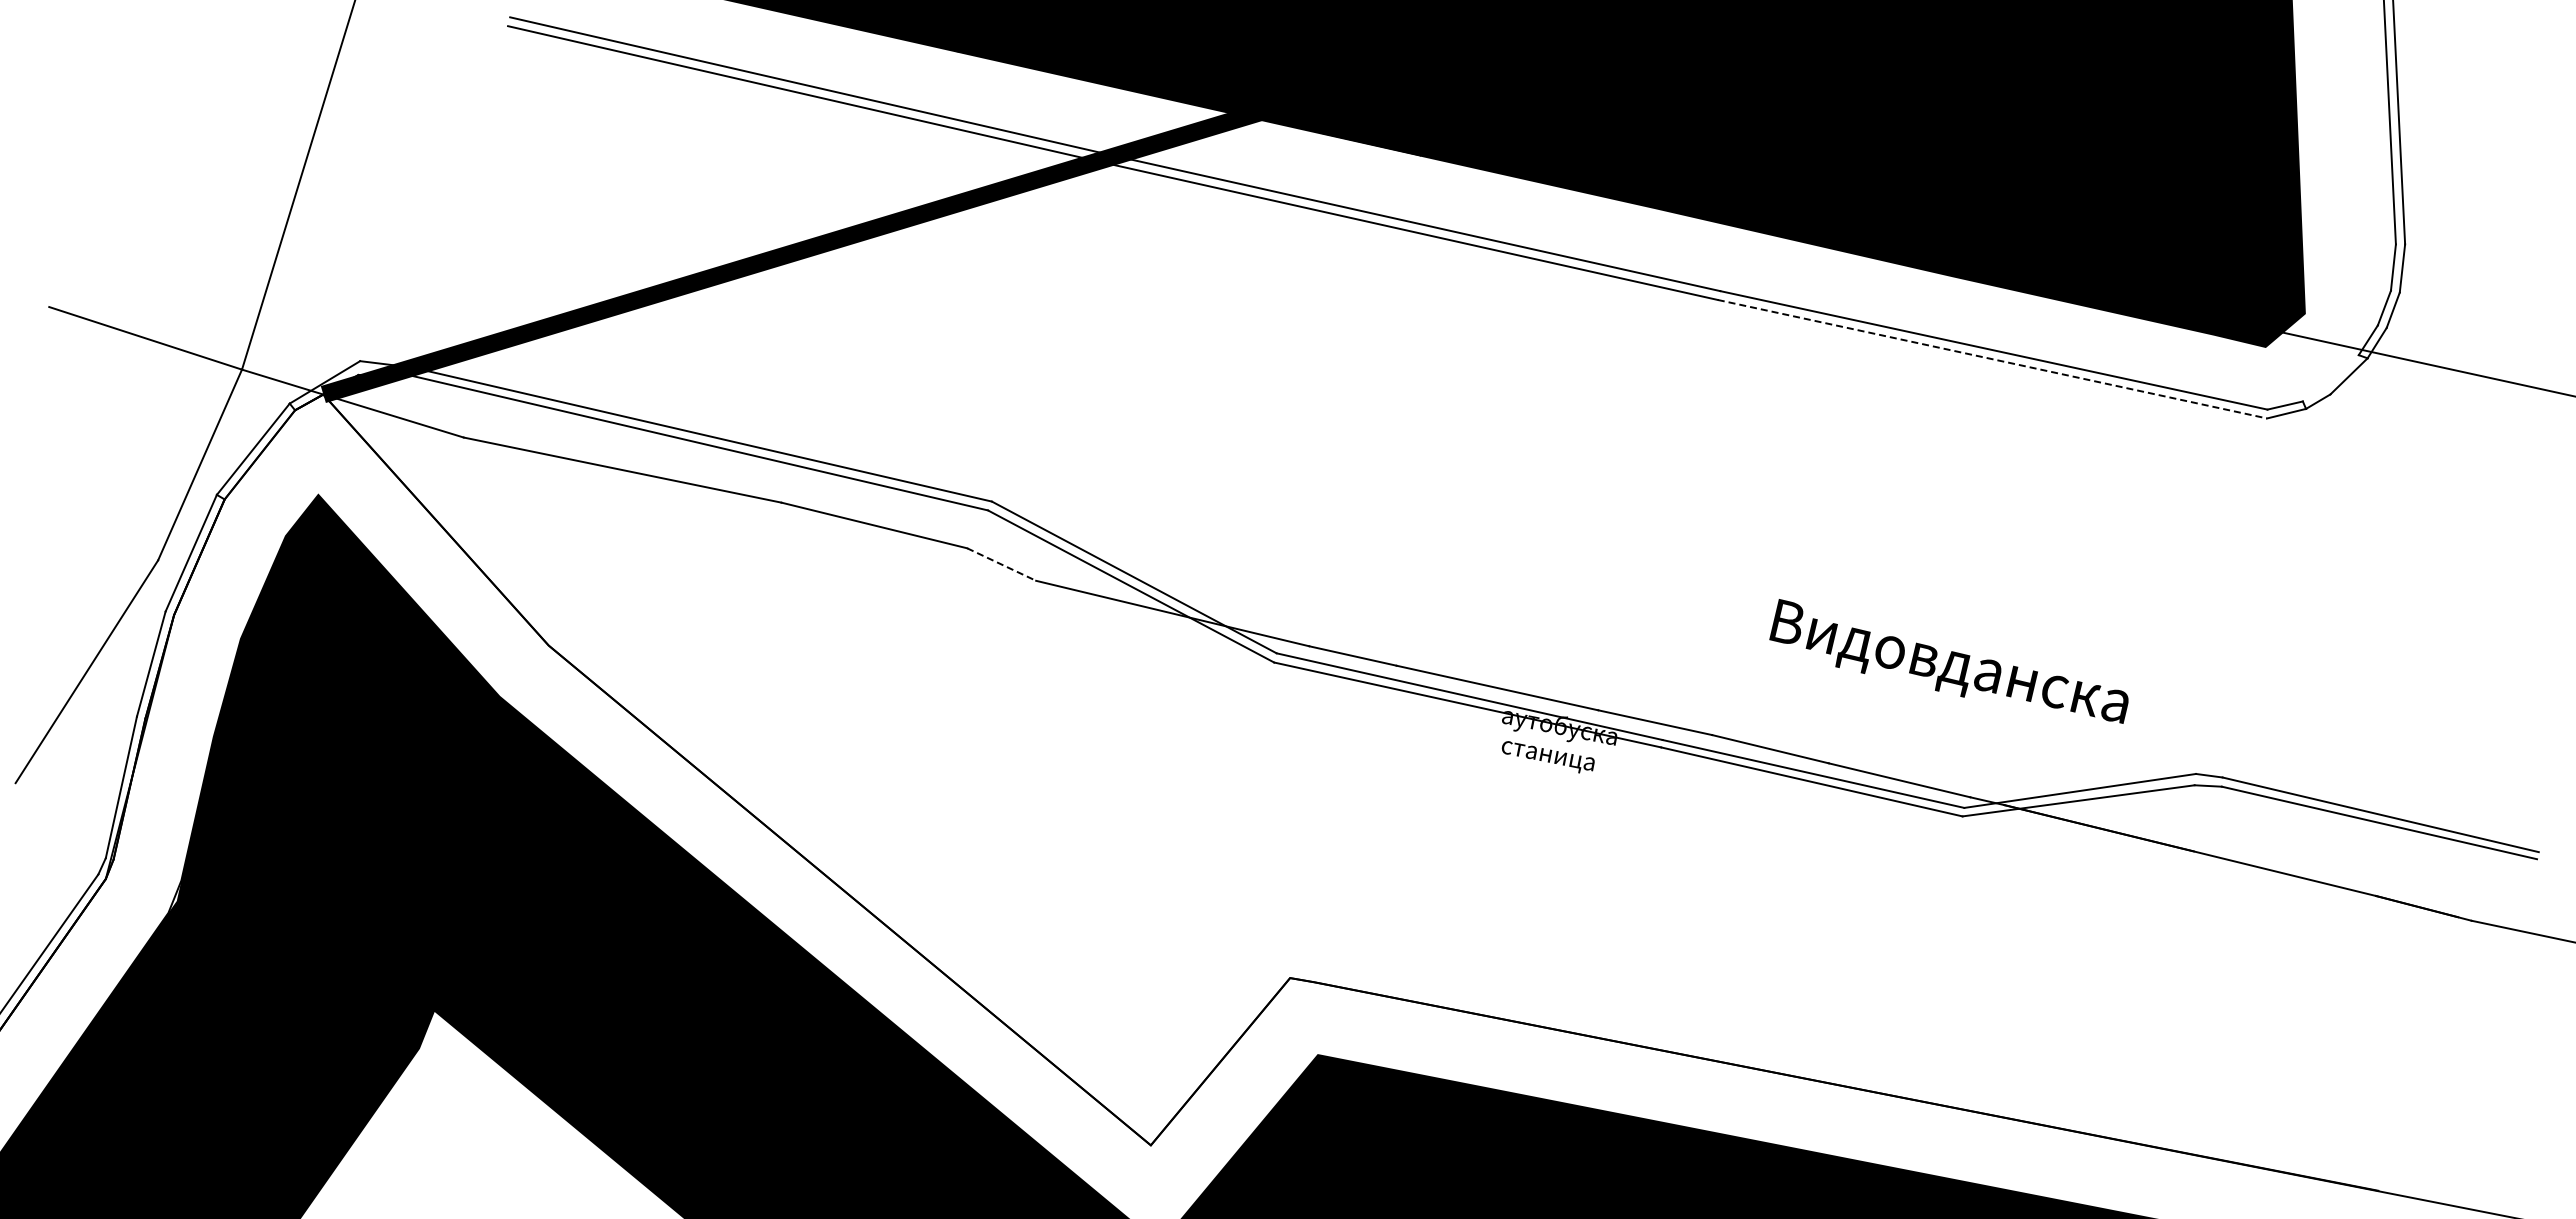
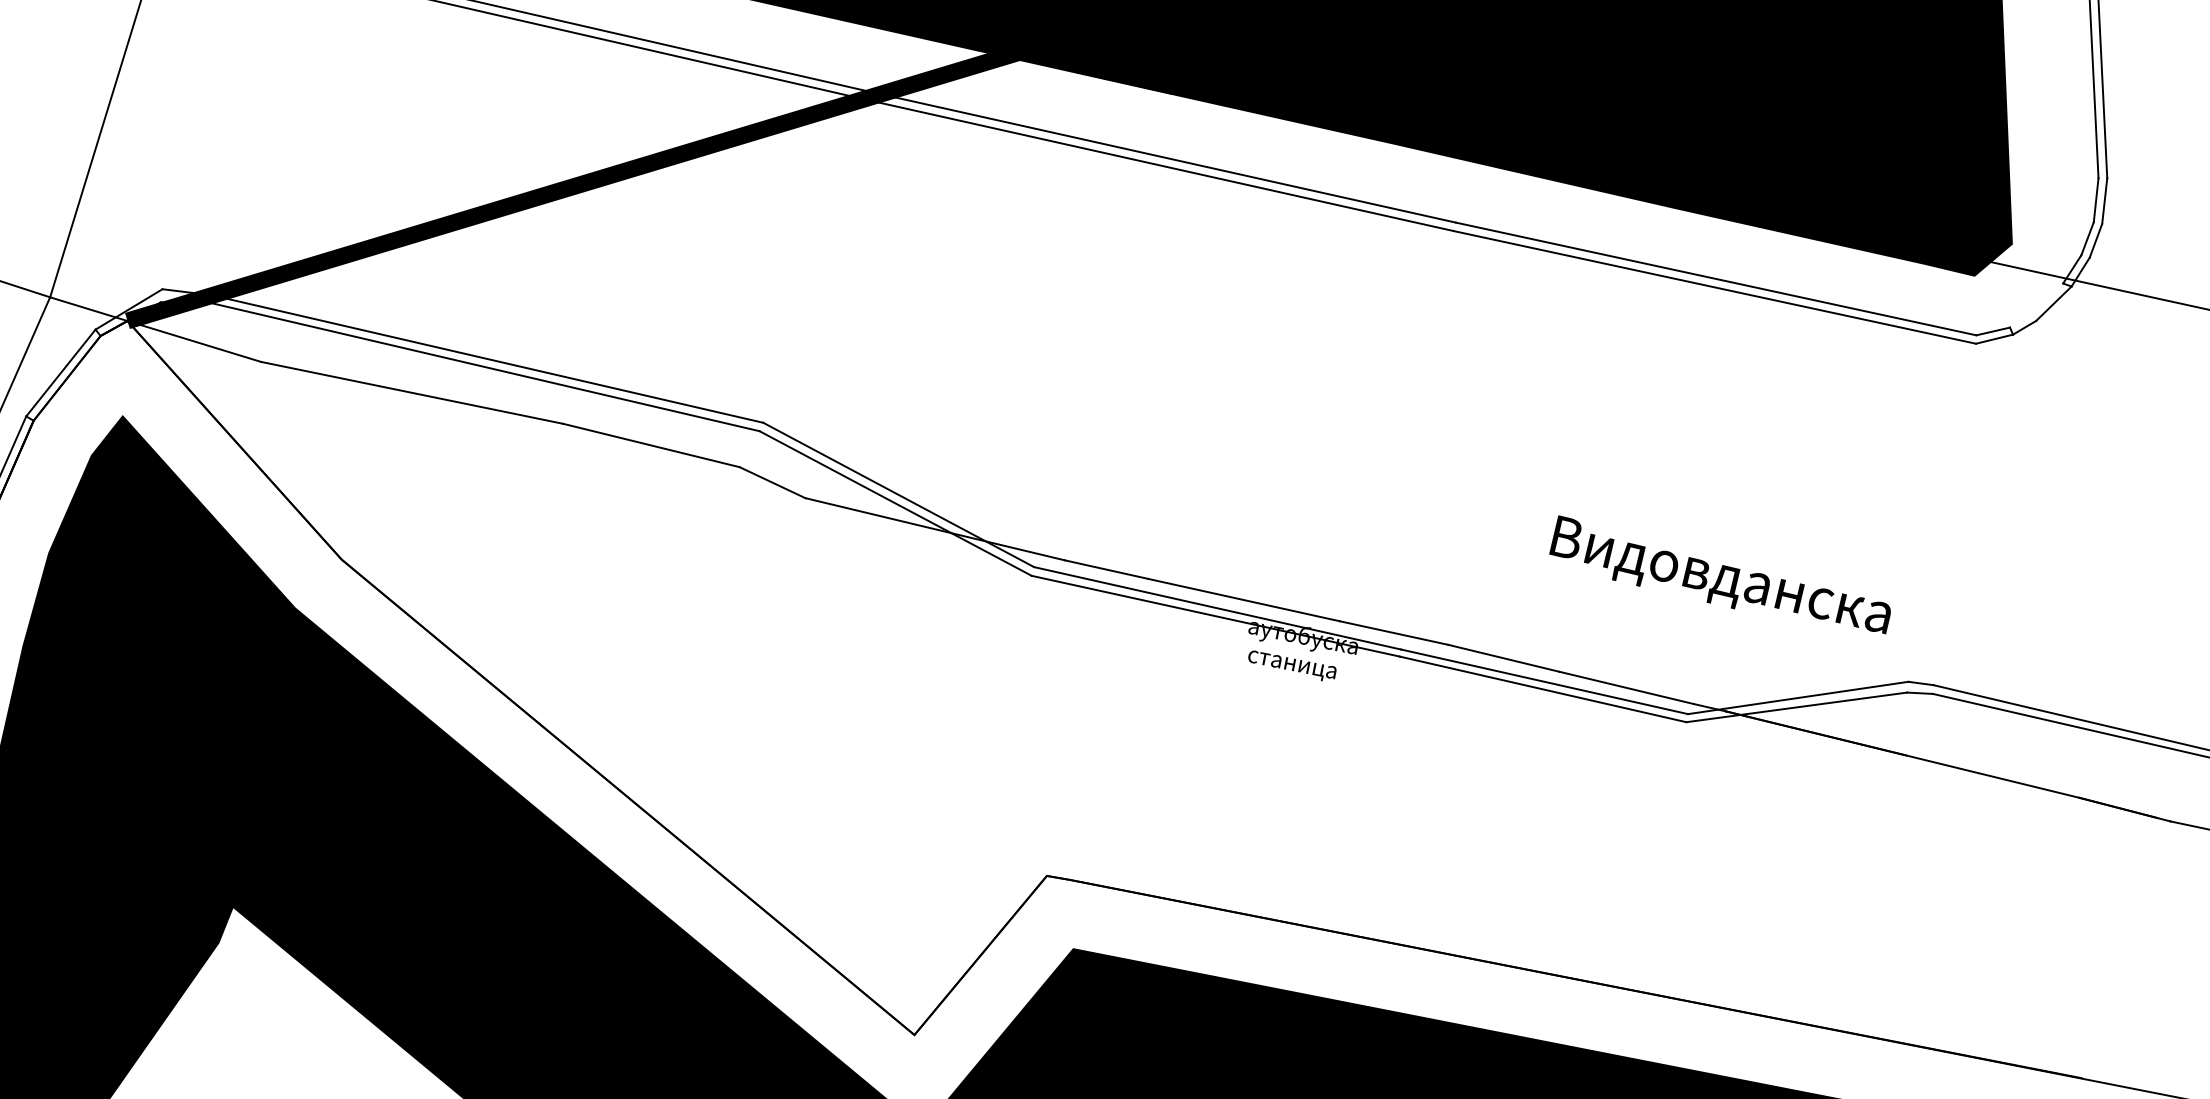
line: (1992, 359) -> (1714, 287), dashed -> solid
line: (1002, 564) -> (773, 482), dashed -> solid
text: (1948, 661) -> (1719, 574), moved

